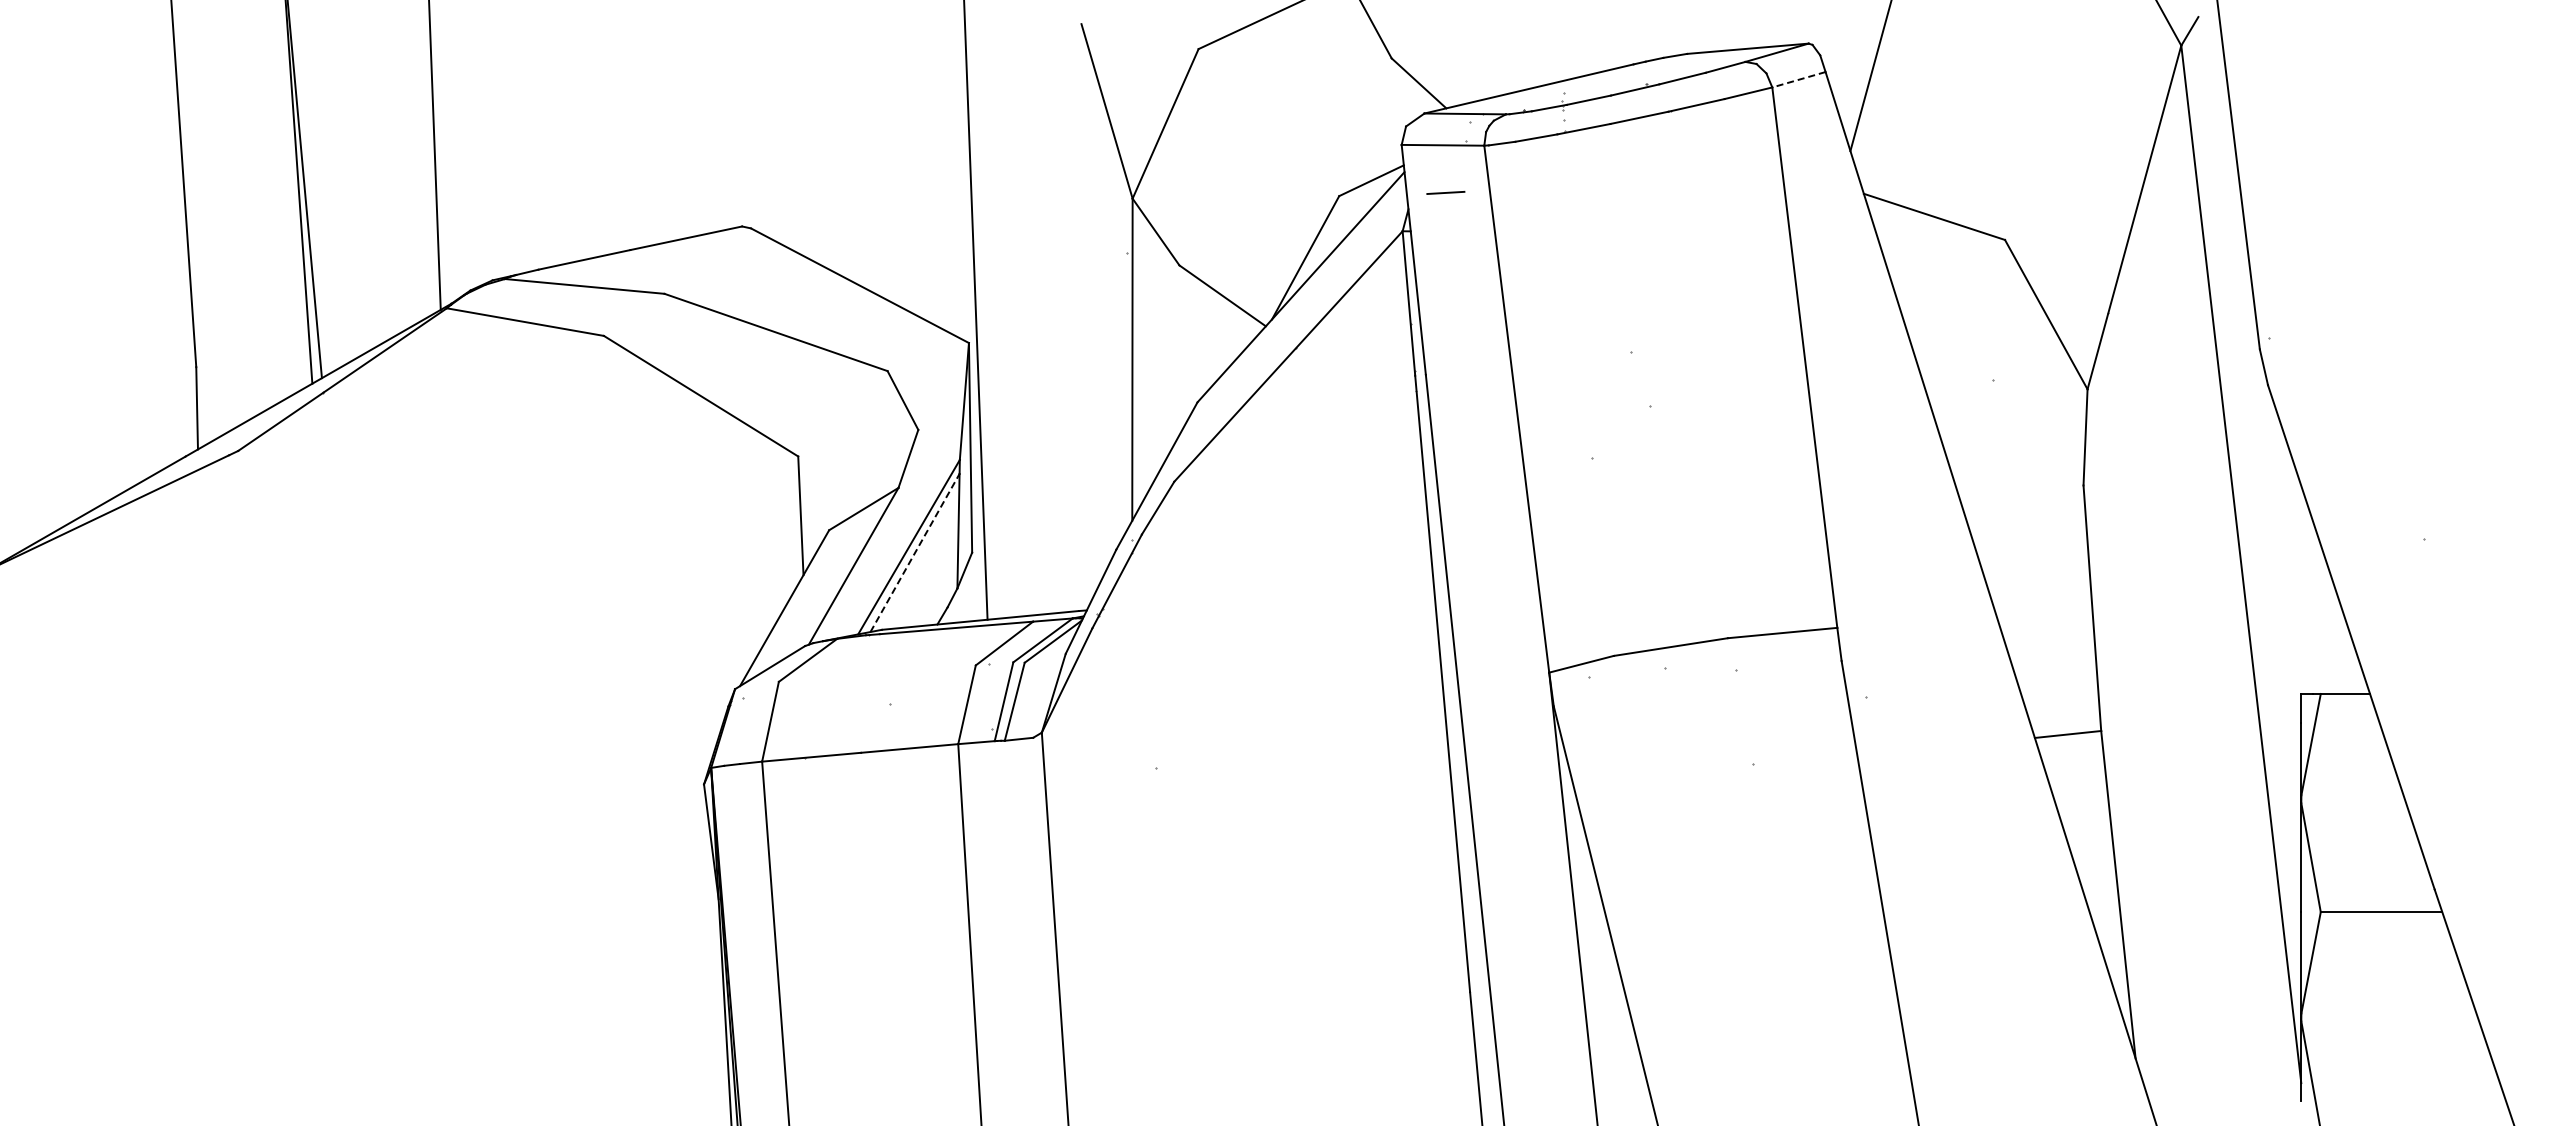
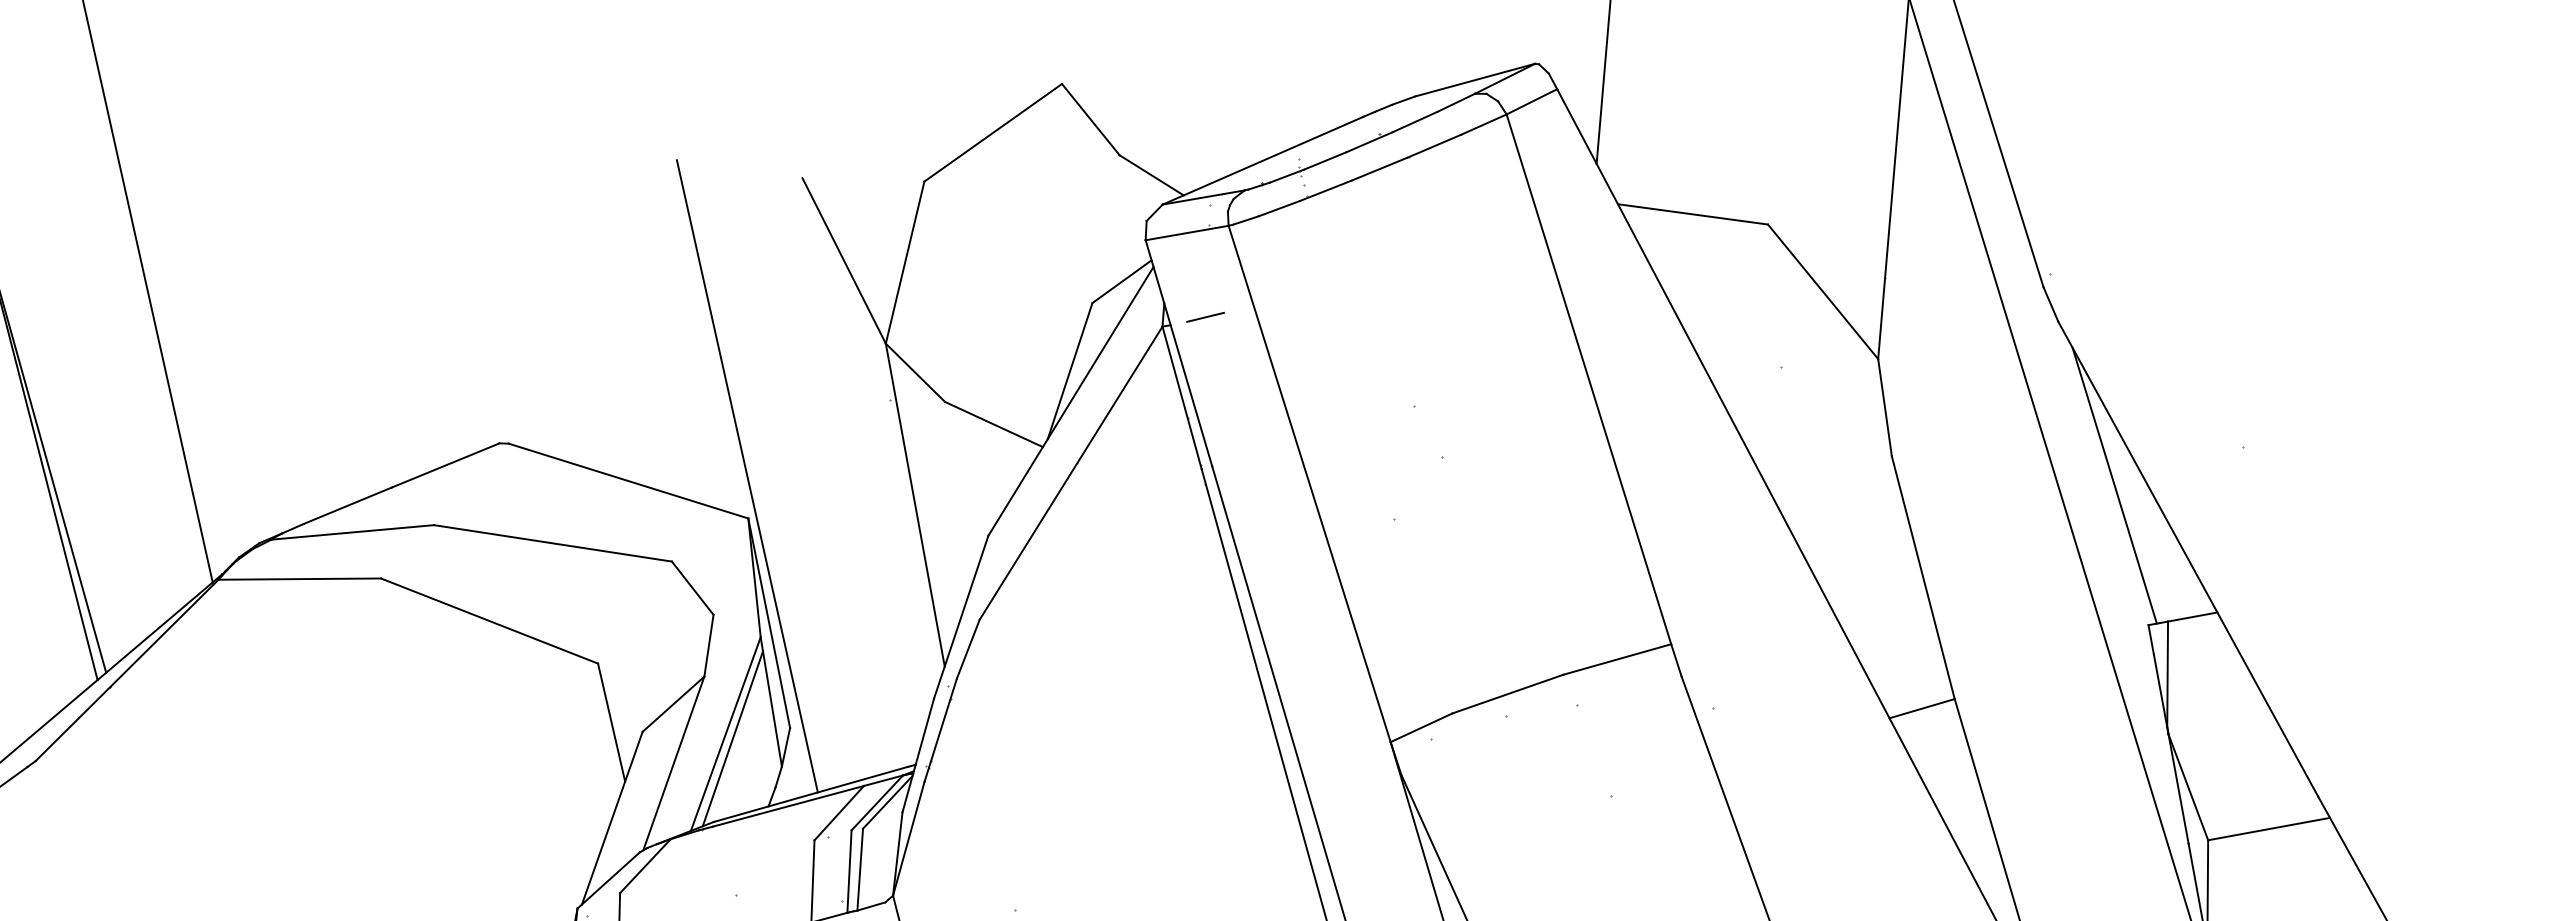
line: (1798, 79) -> (1531, 101), dashed -> solid
line: (1445, 192) -> (1205, 316), moved
line: (915, 552) -> (733, 738), dashed -> solid
line: (2293, 552) -> (2114, 484), added

